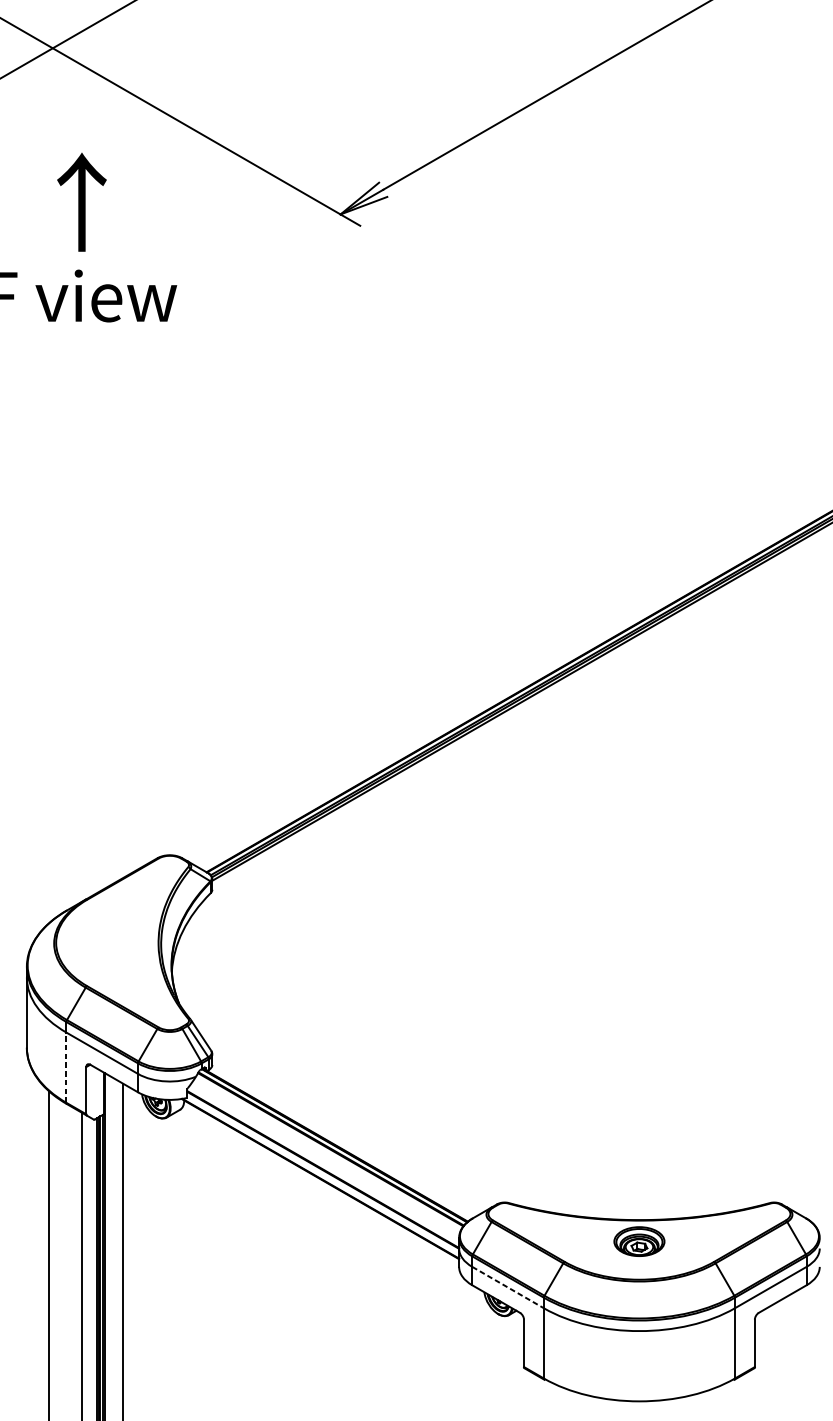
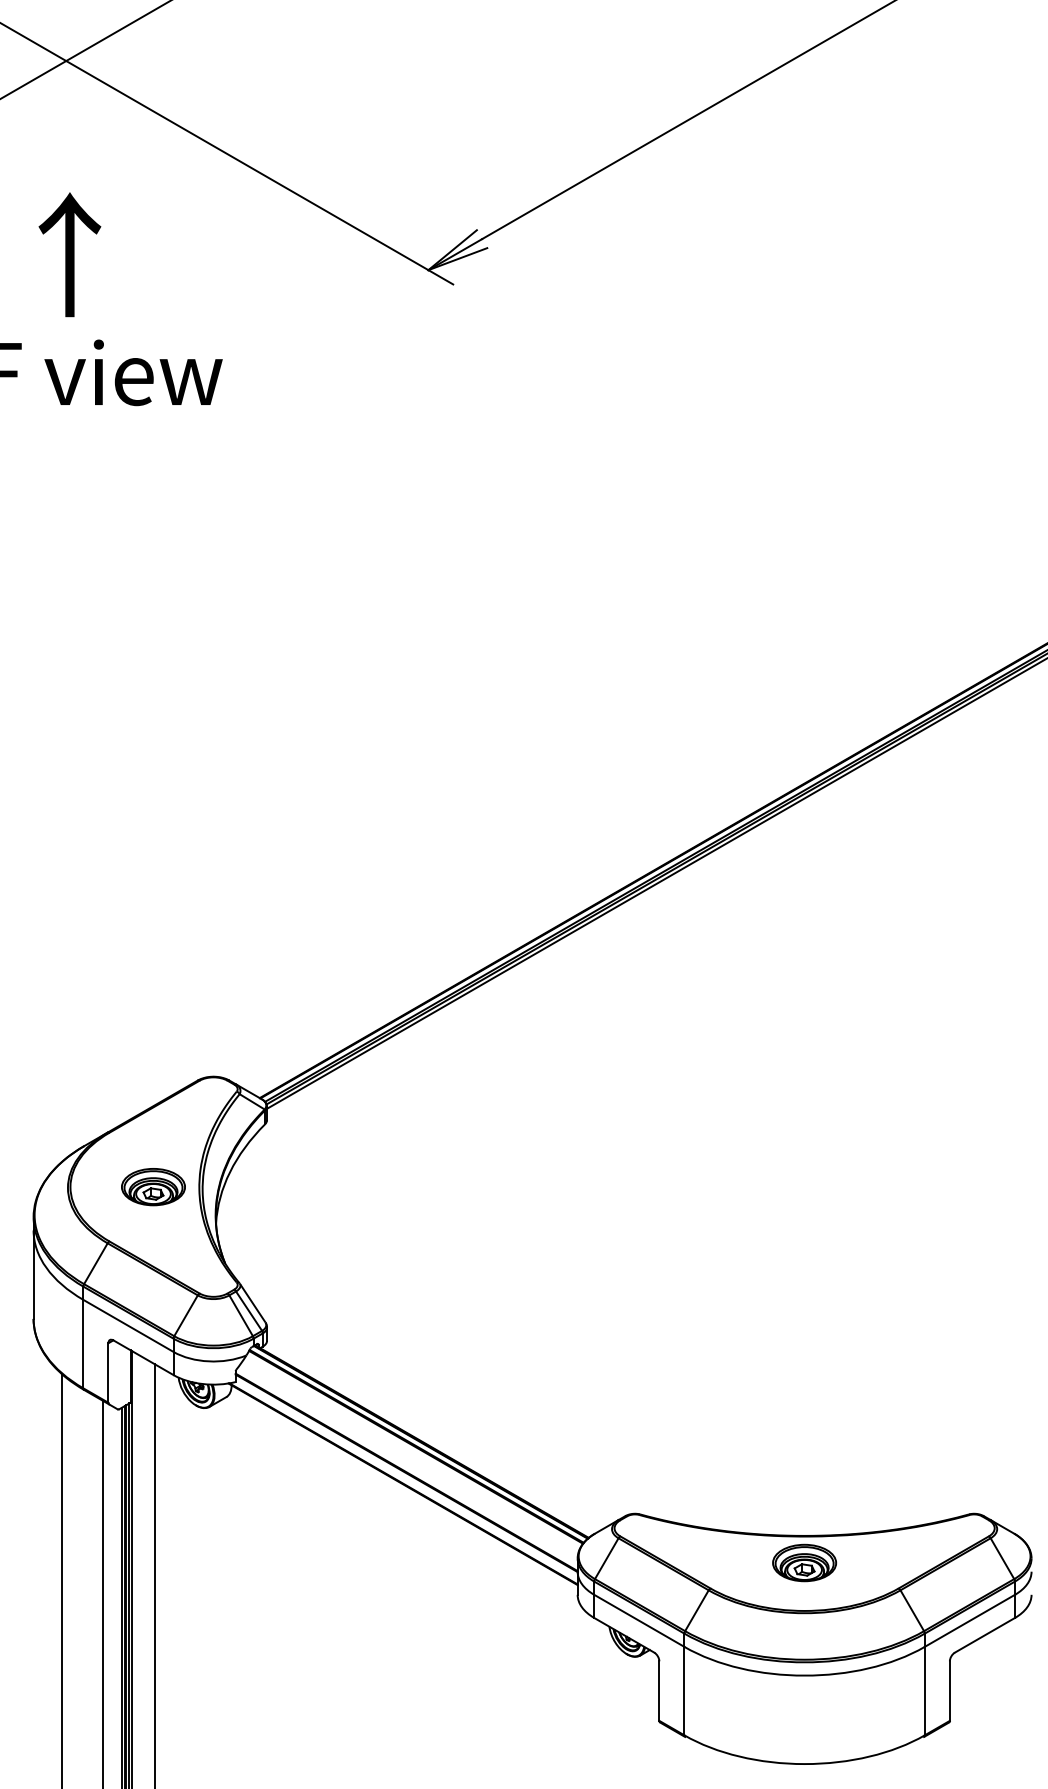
text: (81, 202) -> (69, 254), moved
part: (122, 943) -> (153, 1187), added
line: (66, 1067) -> (83, 1343), dashed -> solid
line: (508, 1288) -> (639, 1621), dashed -> solid

